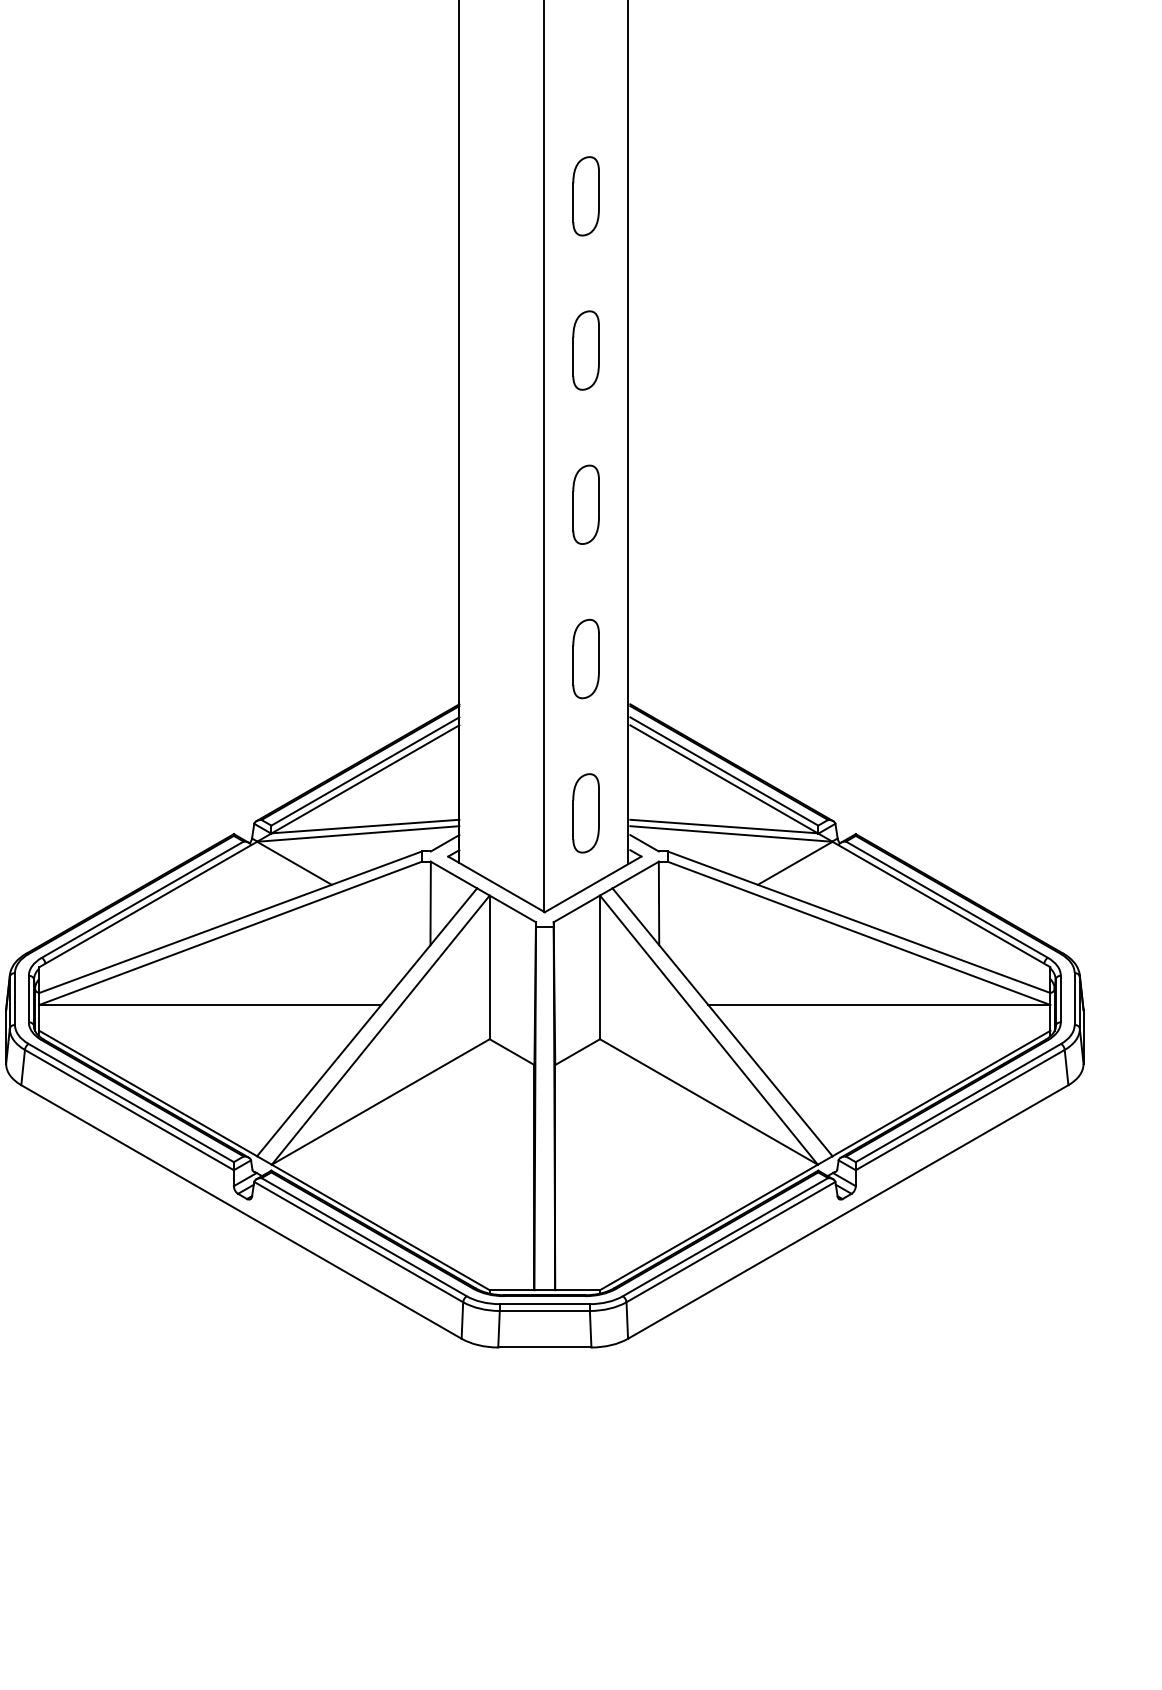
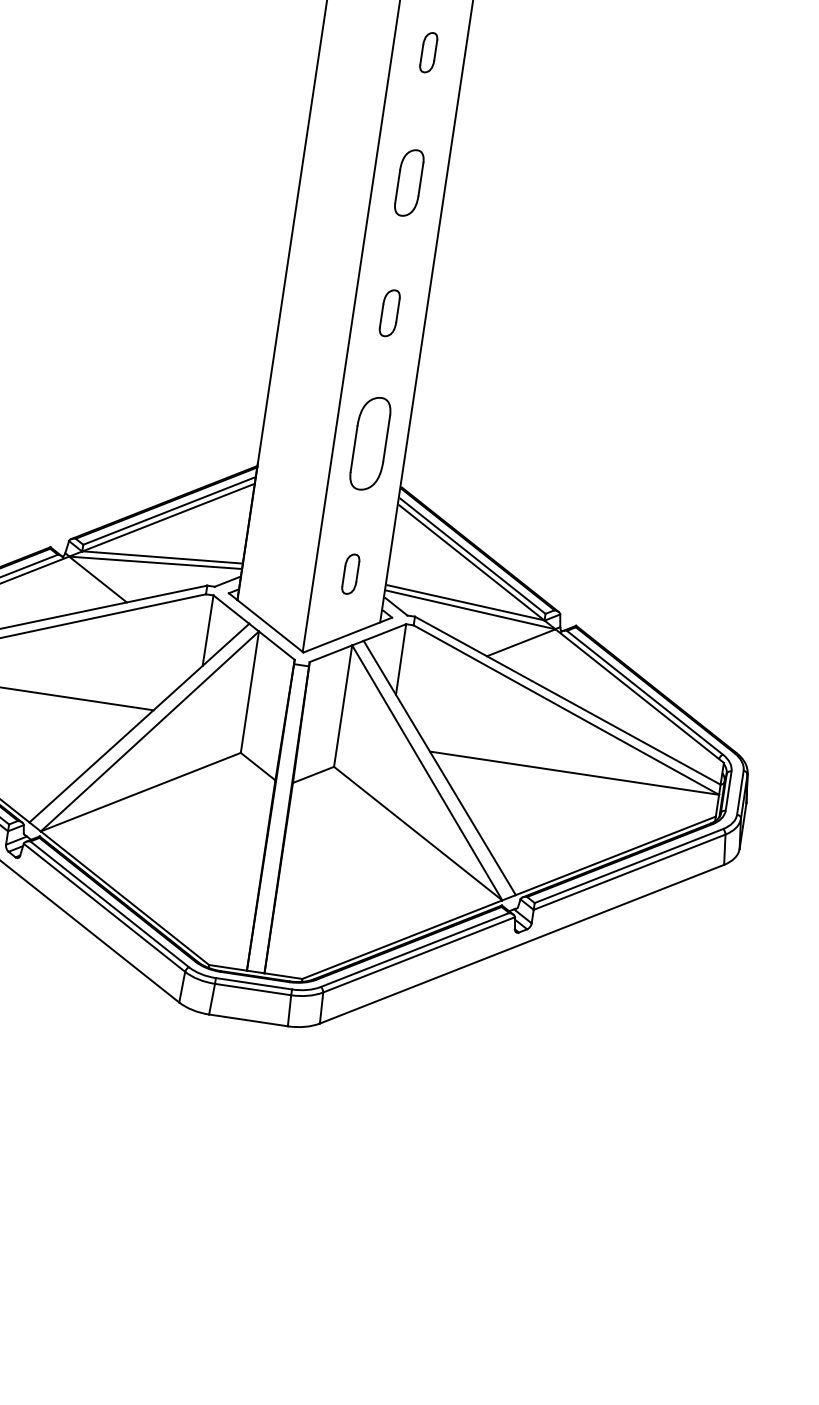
part: (585, 196) -> (428, 52), size x0.6
part: (585, 504) -> (389, 313), size x0.7
part: (585, 658) -> (369, 443), size x1.4
part: (585, 813) -> (350, 574), size x0.6

